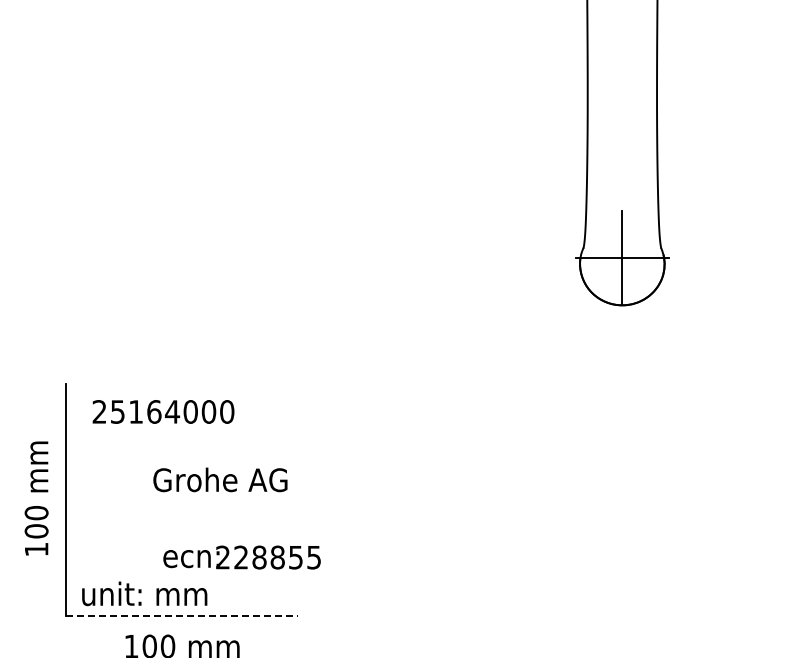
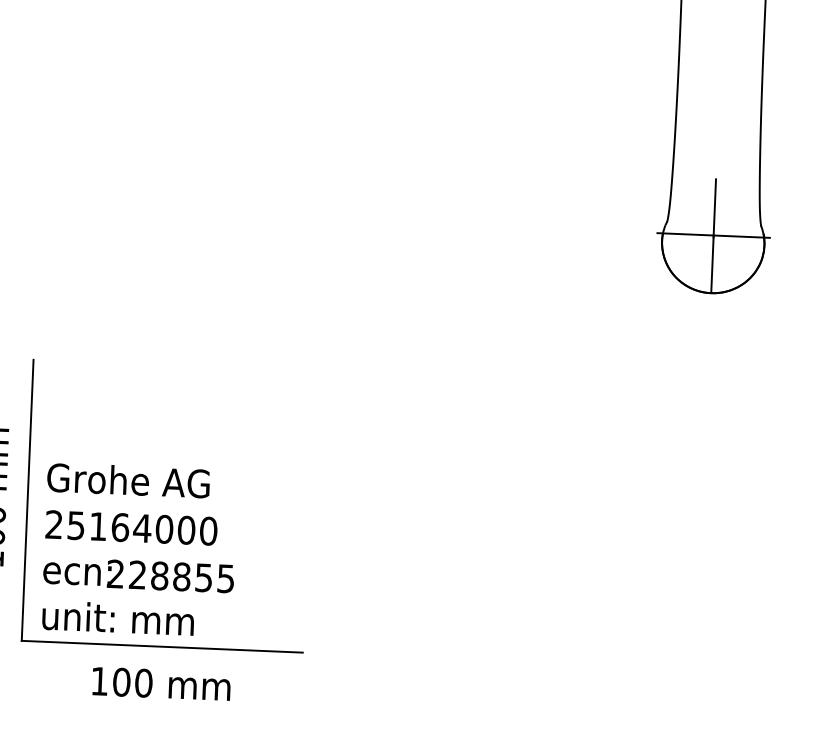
text: (163, 411) -> (131, 527), moved
text: (220, 479) -> (128, 480), moved
text: (241, 557) -> (138, 575), moved
line: (182, 615) -> (162, 646), dashed -> solid

